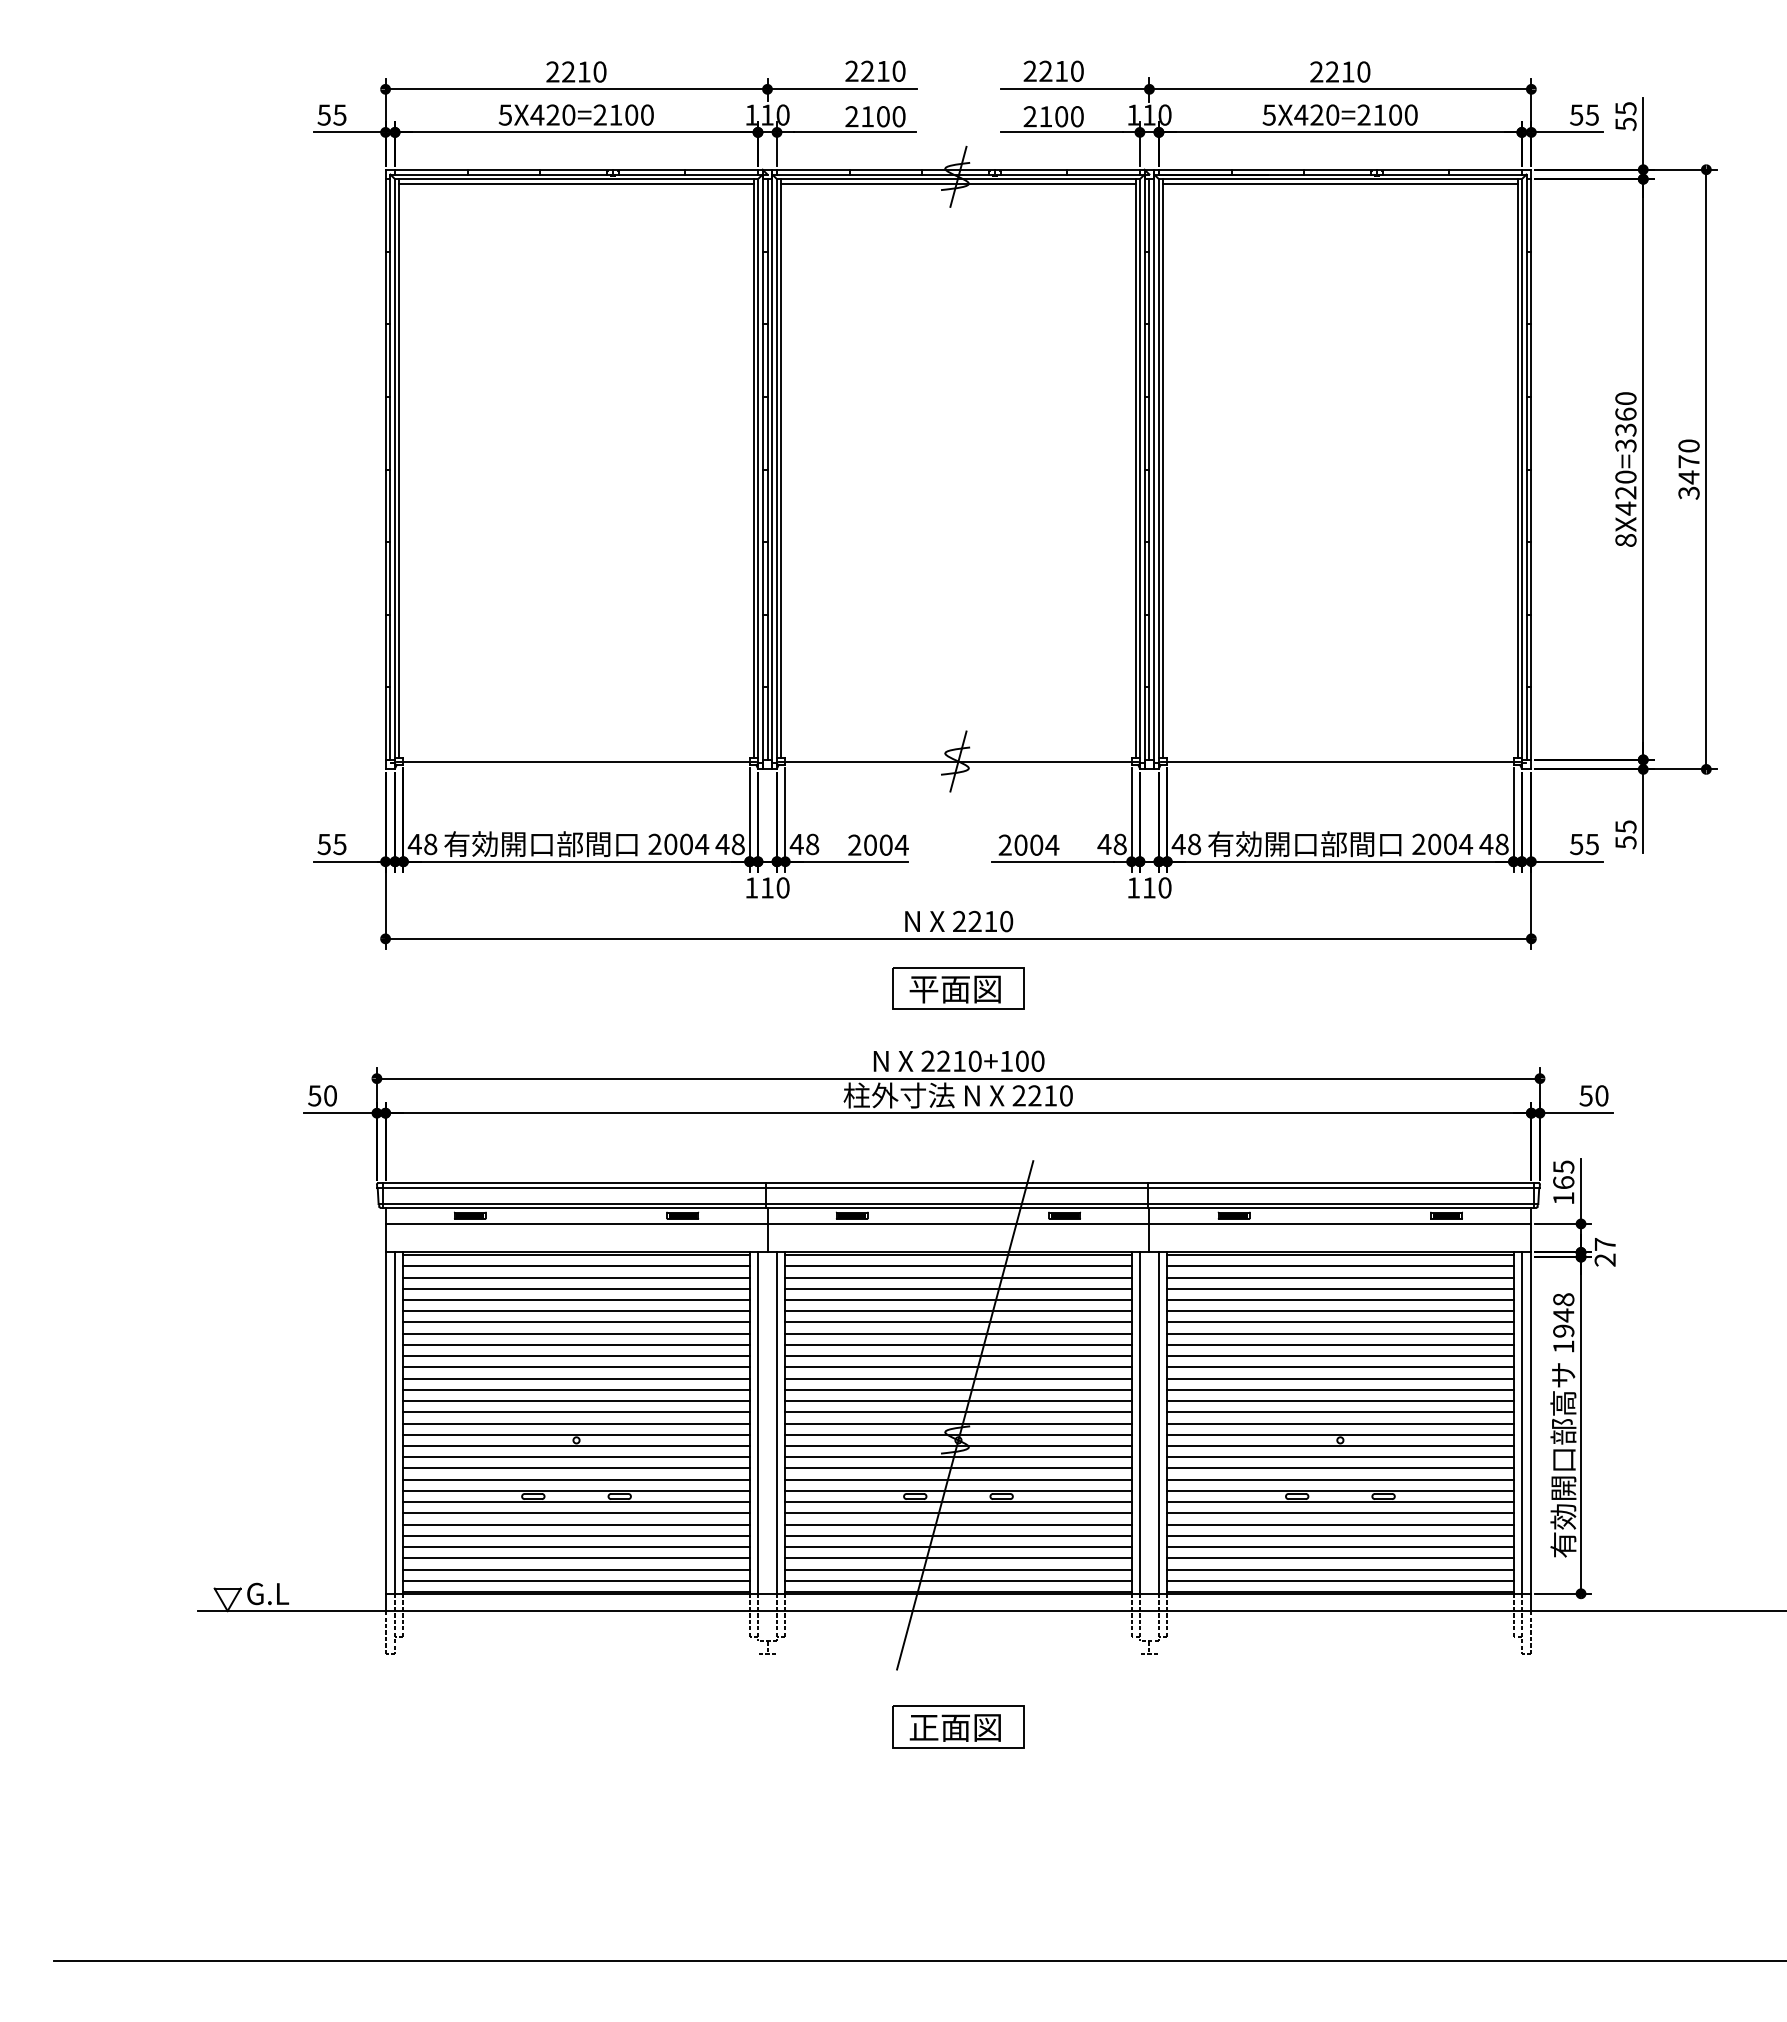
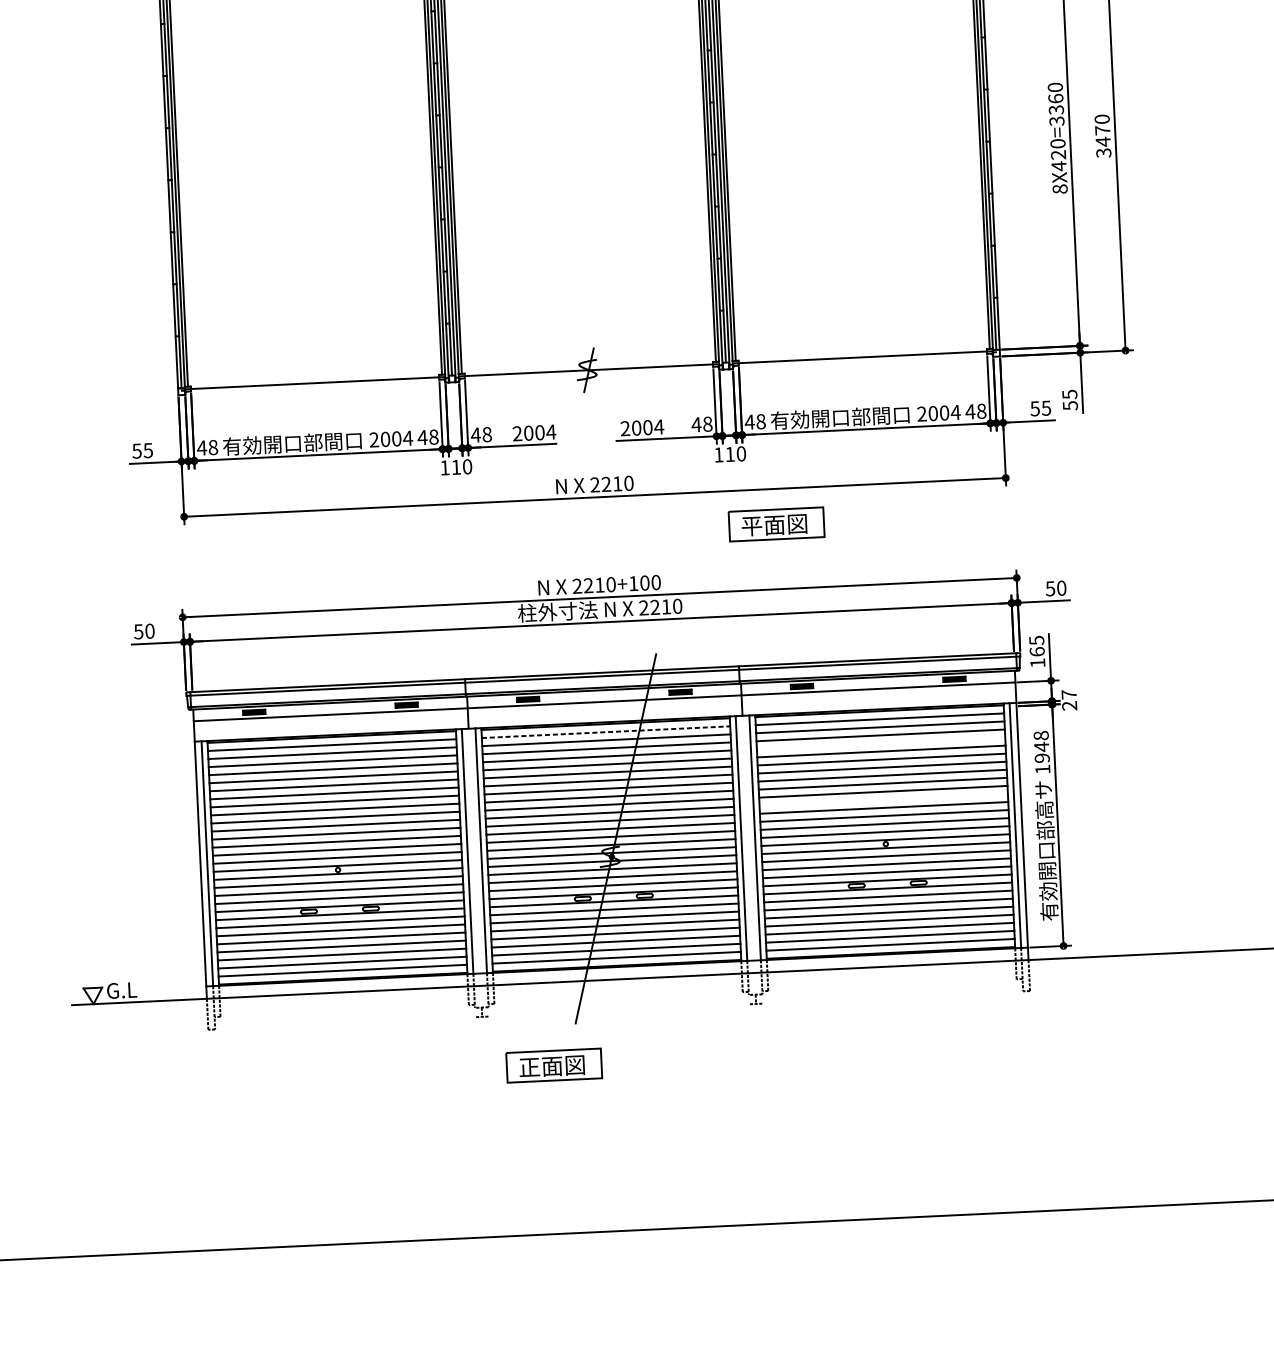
part: (958, 988) -> (776, 524), moved
line: (958, 1266) -> (606, 732), solid -> dashed
line: (1340, 1299) -> (881, 743), removed
line: (1340, 1378) -> (883, 799), removed
part: (958, 1726) -> (554, 1065), moved

